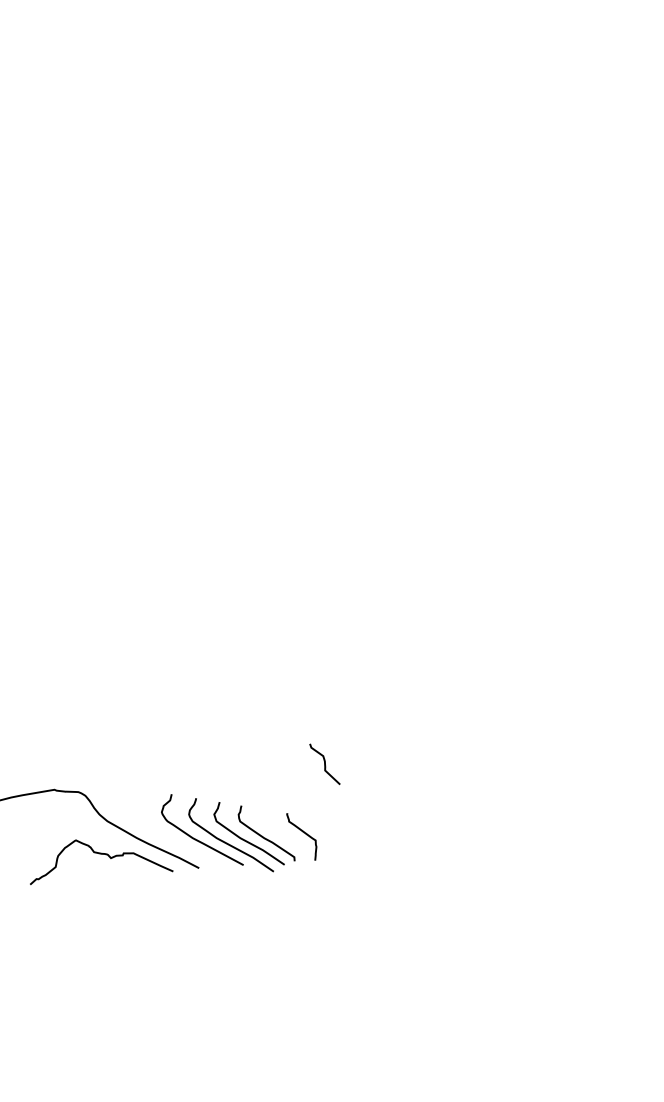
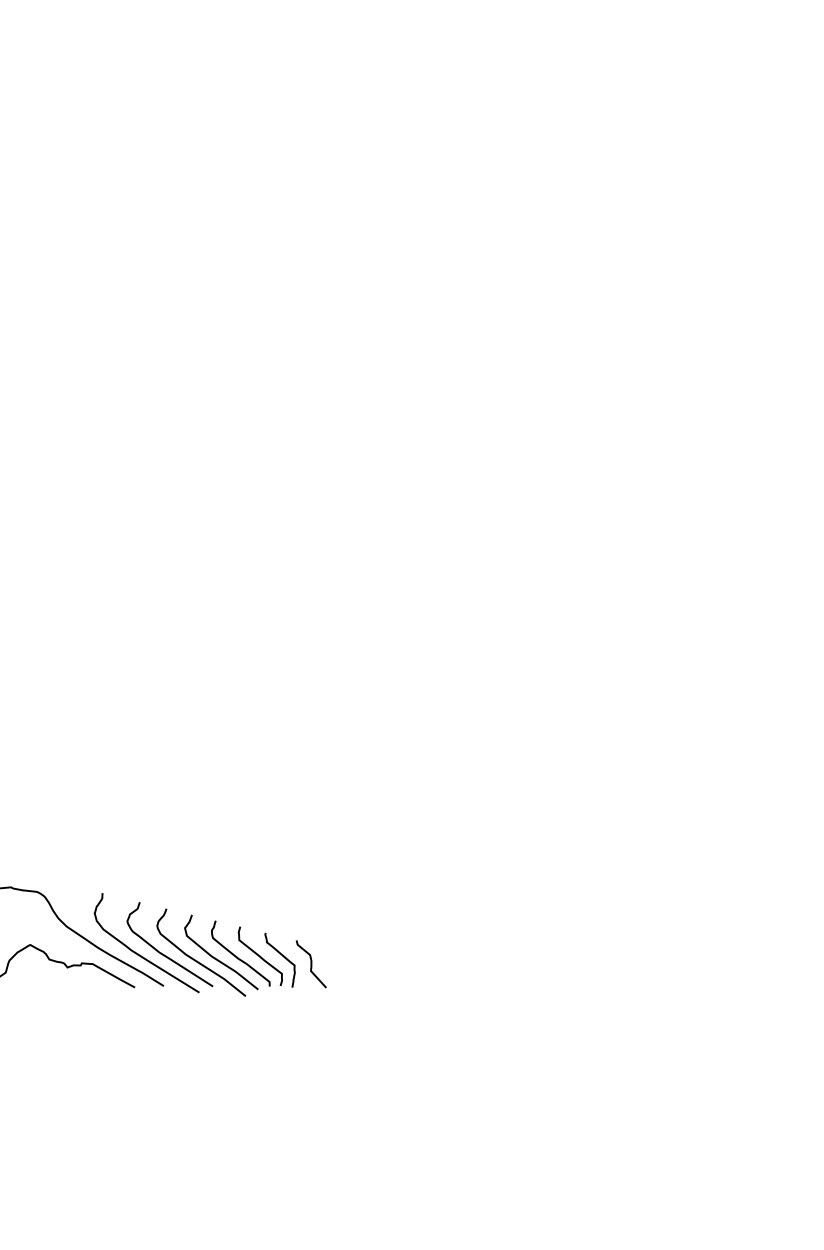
curve: (324, 764) -> (310, 964), moved
curve: (283, 833) -> (259, 955), added
curve: (174, 840) -> (138, 953), added

